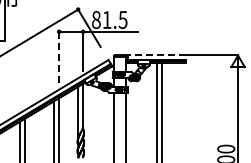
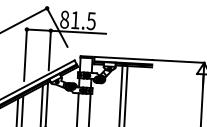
line: (157, 55) -> (123, 58), dashed -> solid
line: (59, 57) -> (25, 55), dashed -> solid

